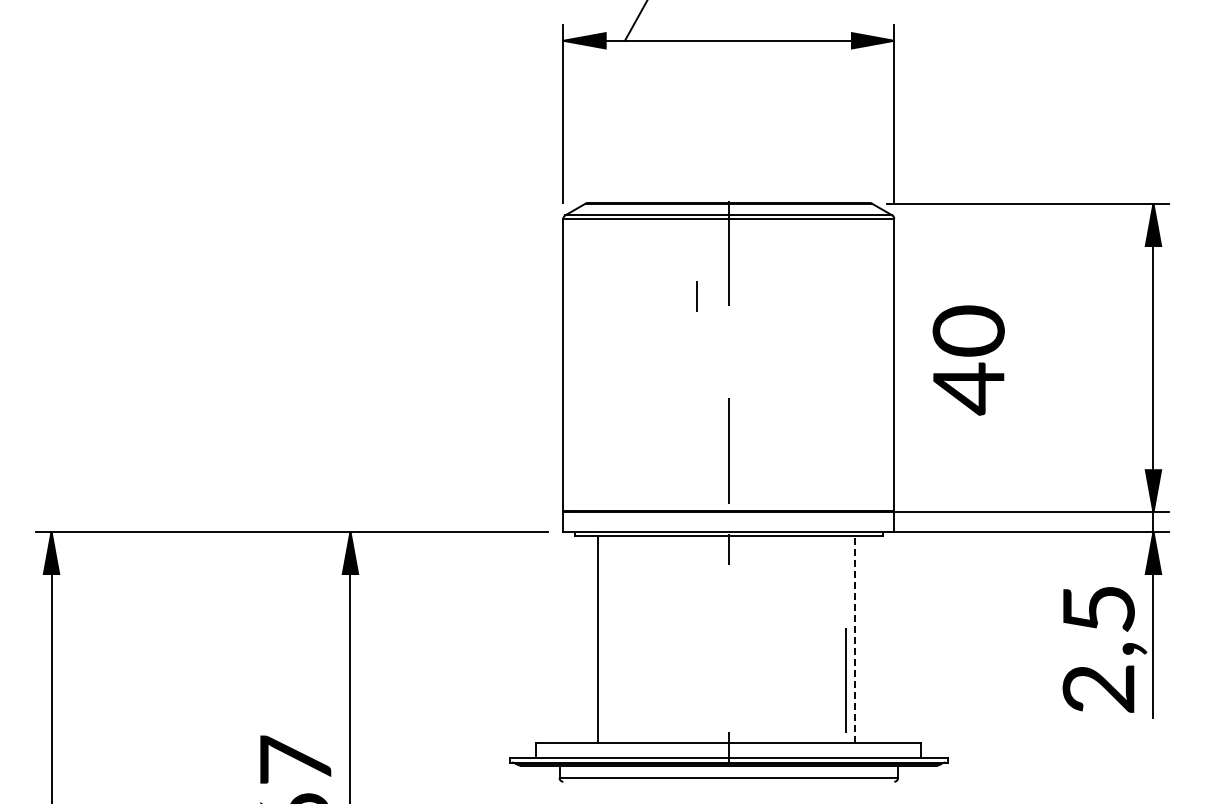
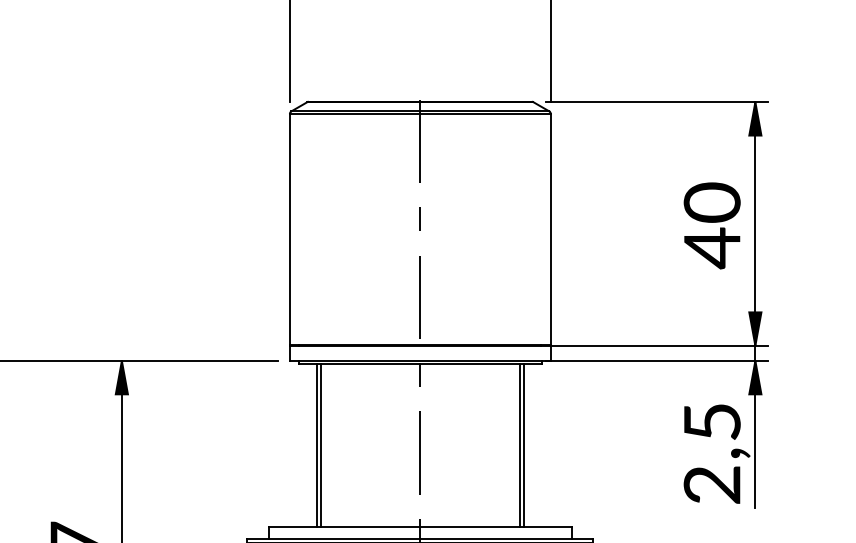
line: (696, 296) -> (420, 219), moved
text: (968, 360) -> (712, 225), moved
line: (603, 638) -> (321, 445), added
line: (854, 638) -> (519, 445), dashed -> solid
line: (859, 638) -> (523, 445), added
line: (845, 680) -> (420, 453), moved

